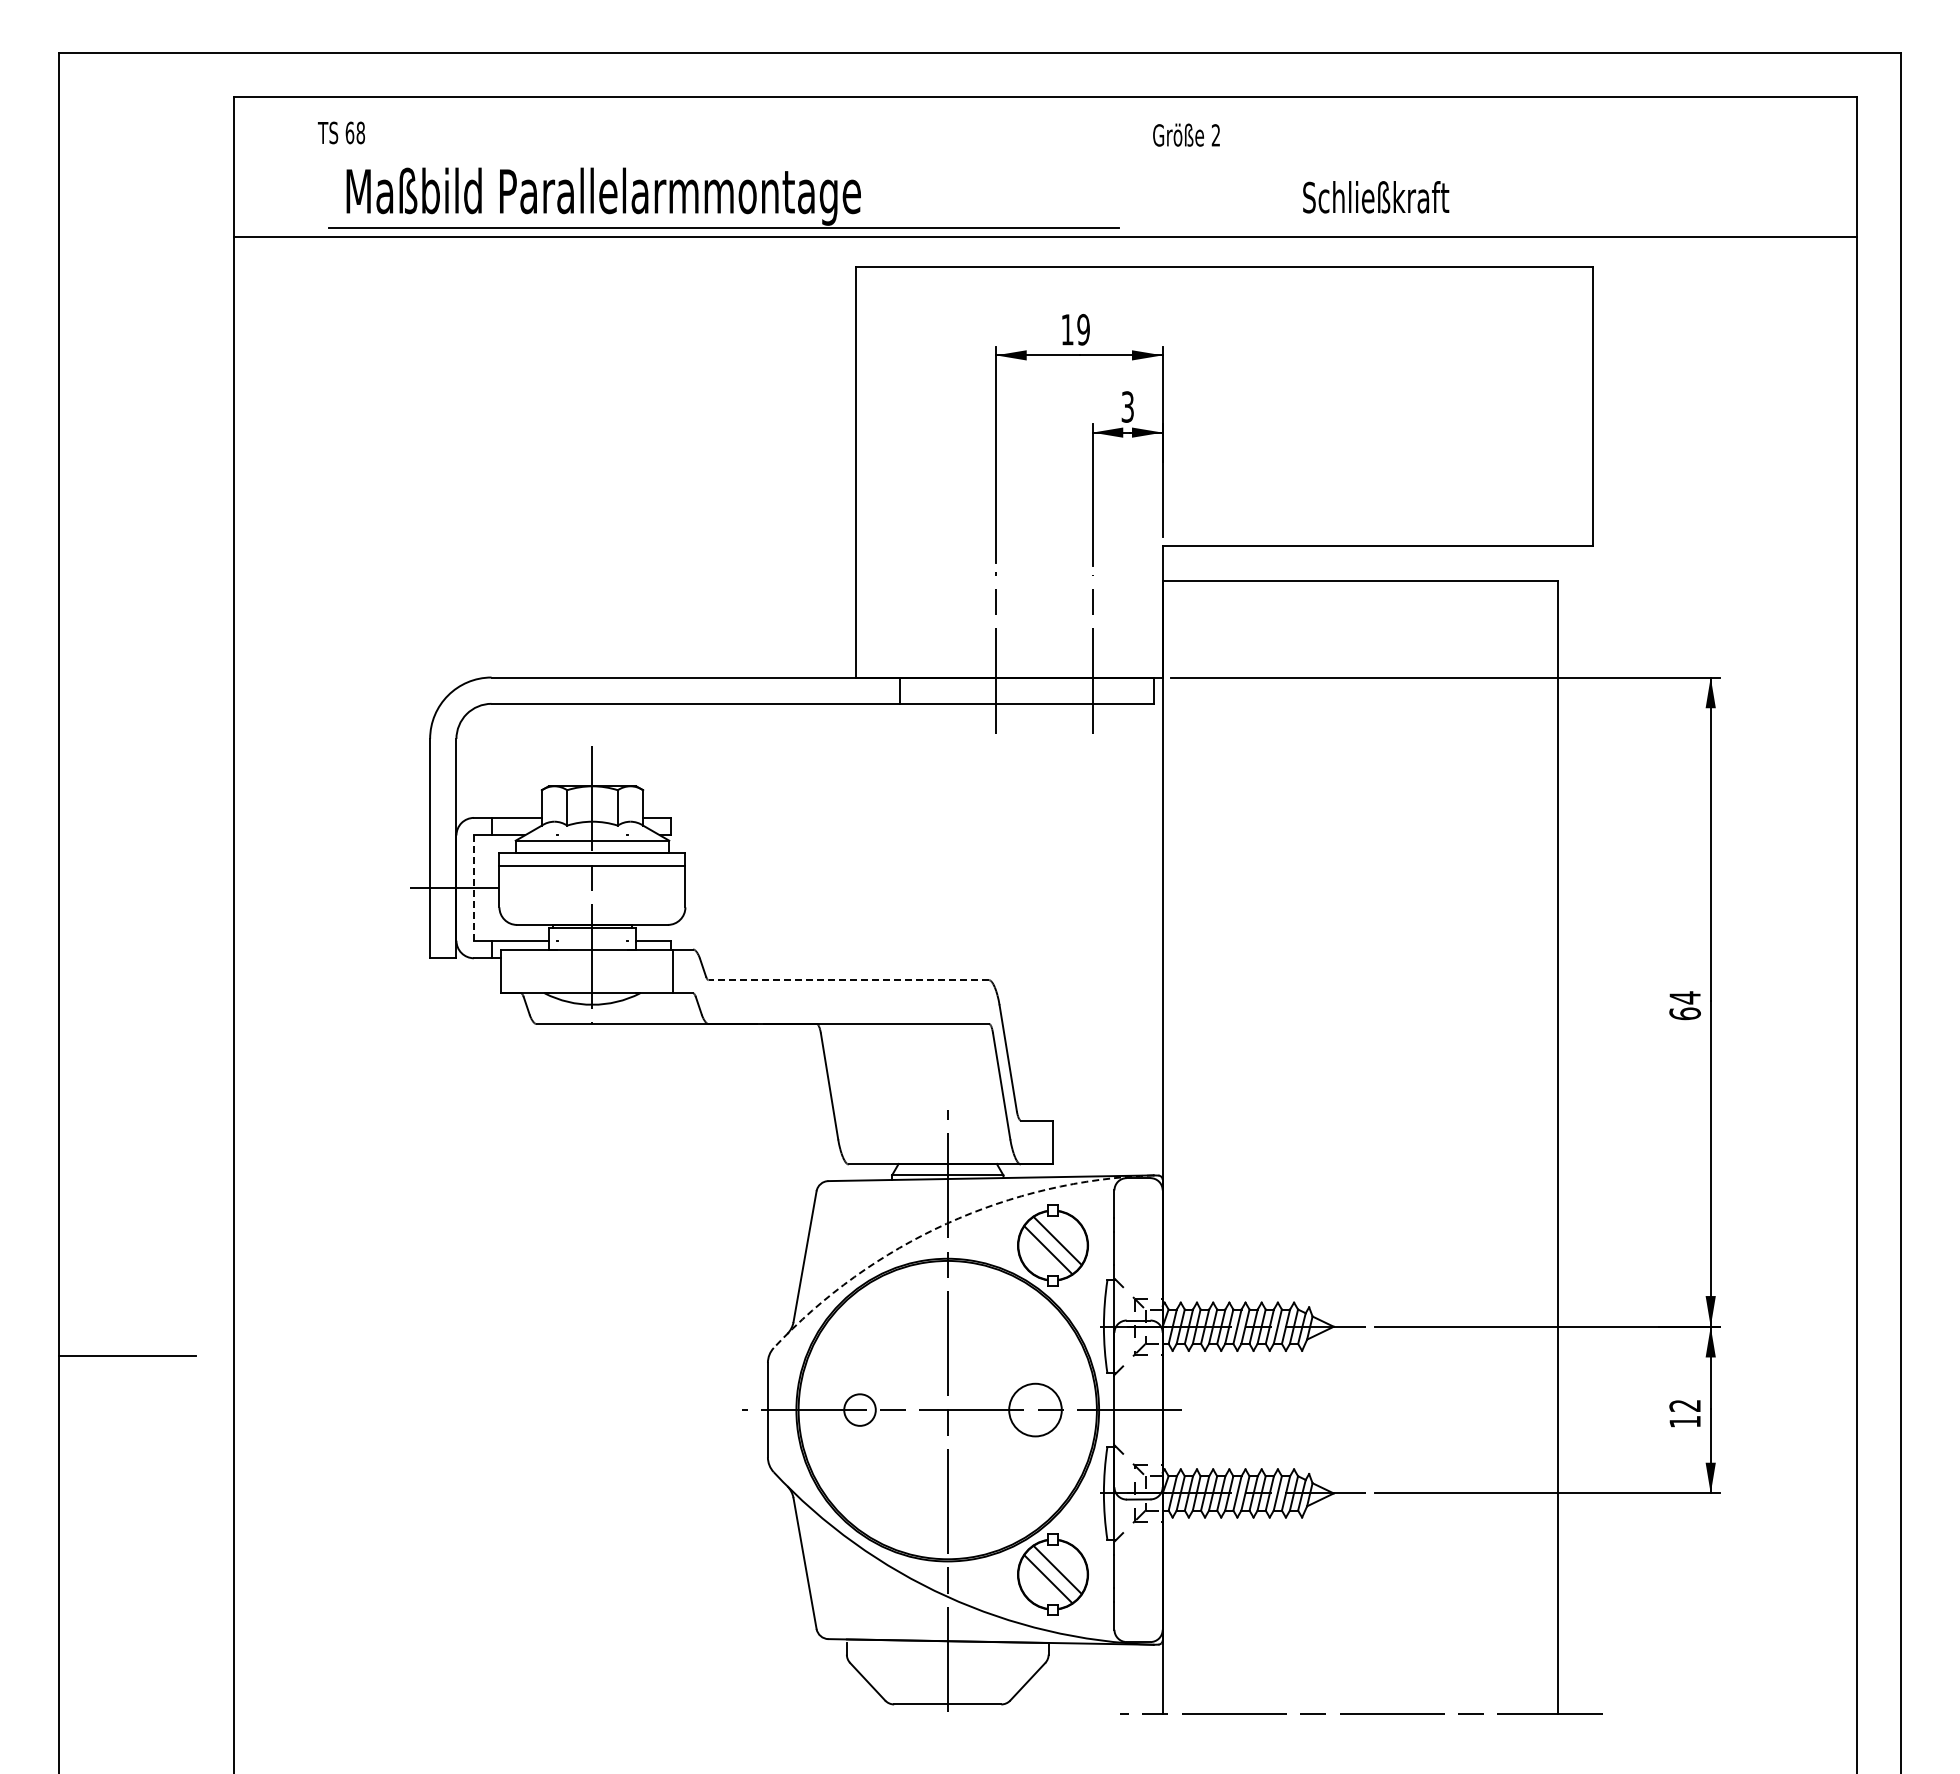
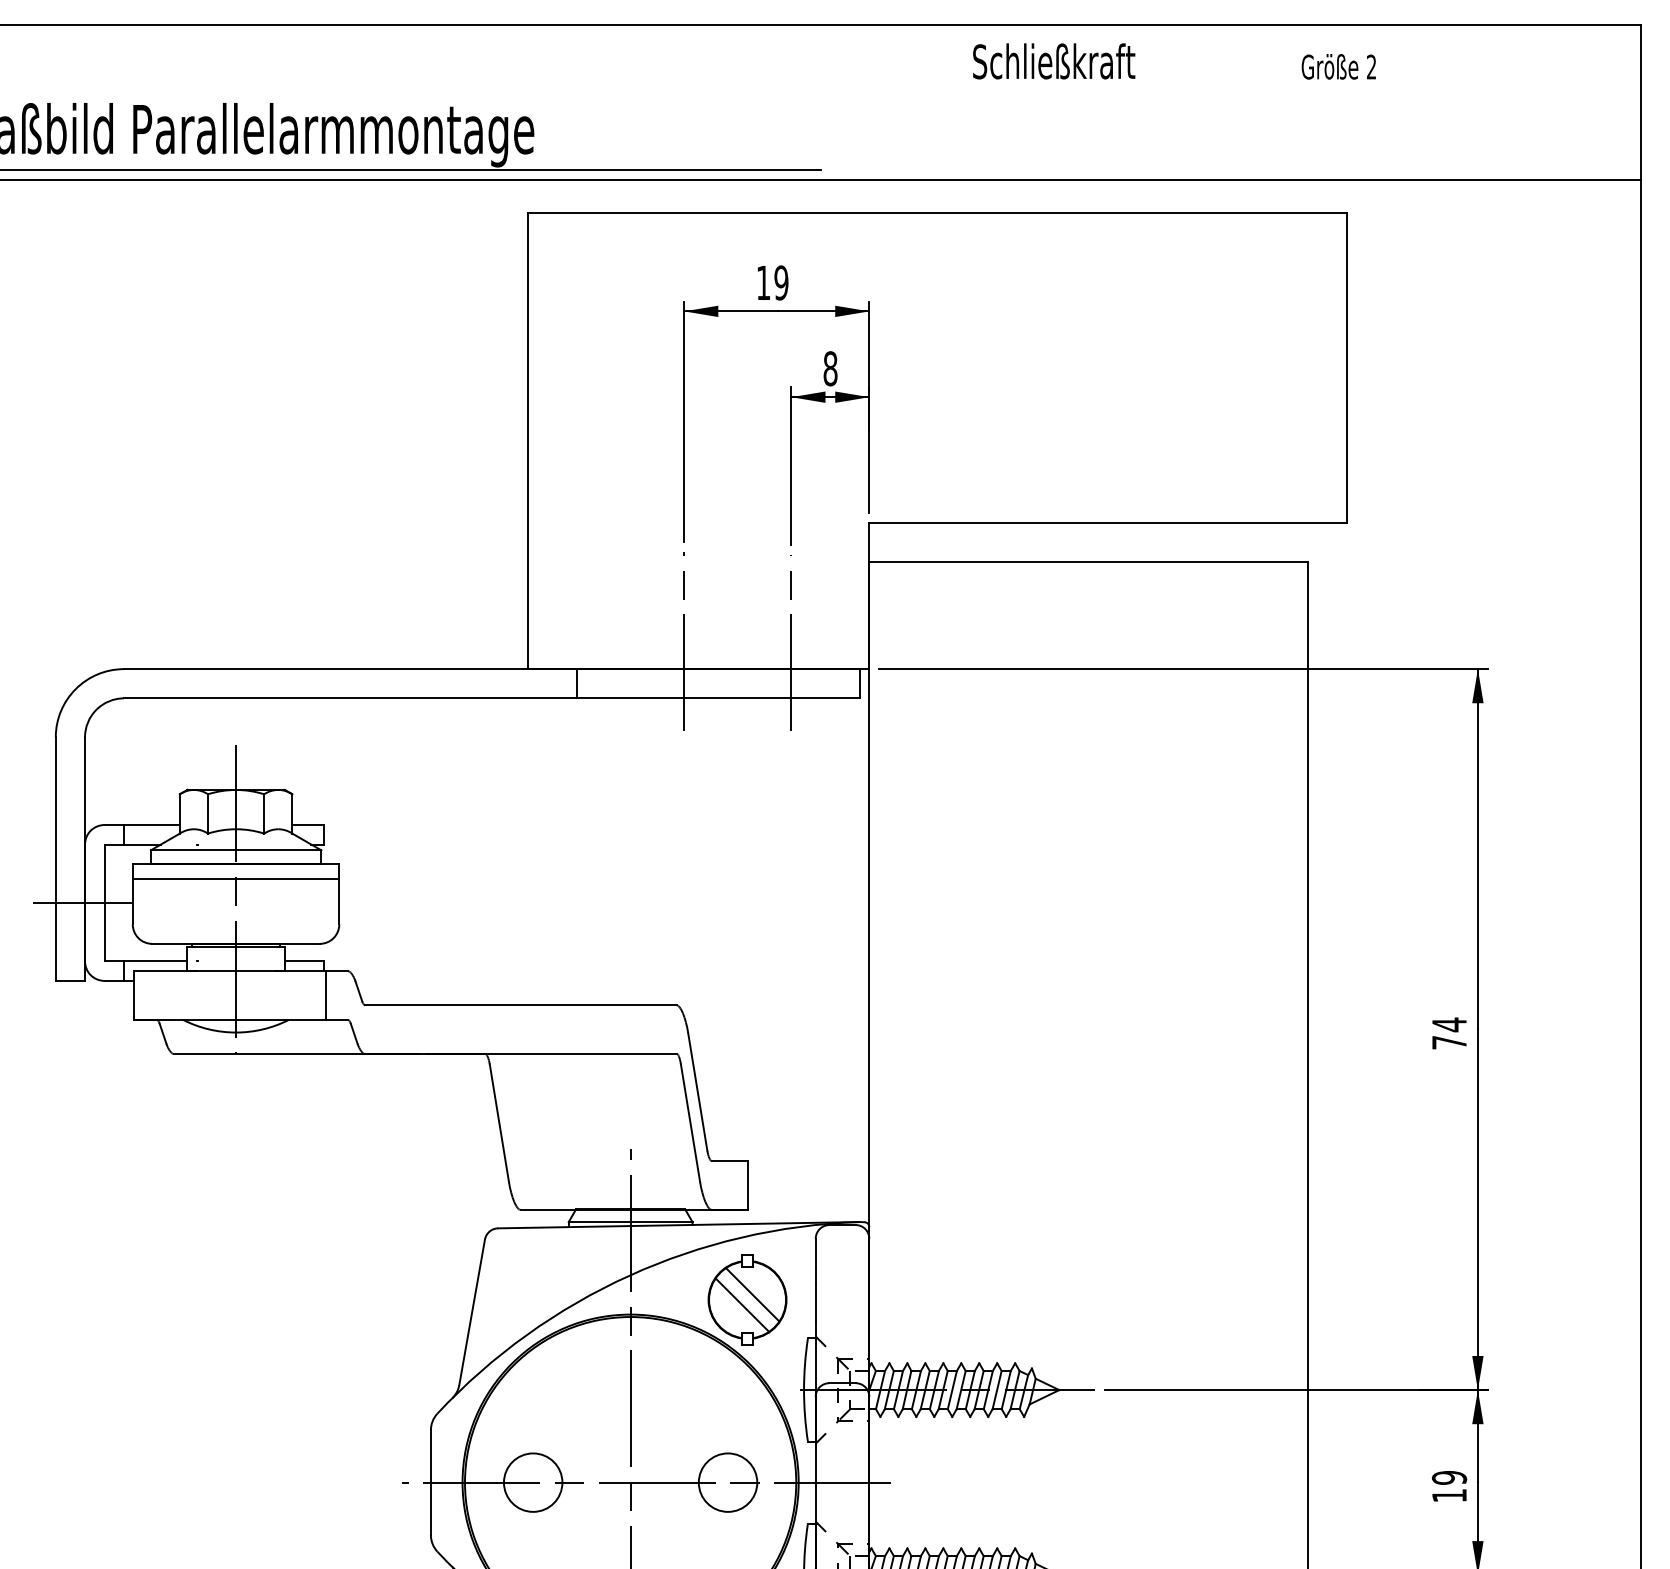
text: (1186, 134) -> (1338, 66), moved
text: (1376, 197) -> (1054, 61), moved
text: (1127, 406) -> (830, 368), 3 -> 8
line: (474, 888) -> (105, 903), dashed -> solid
line: (848, 980) -> (520, 1005), dashed -> solid
text: (1684, 1013) -> (1448, 1042), 64 -> 74
arc: (946, 1223) -> (629, 1275), dashed -> solid
text: (1684, 1405) -> (1448, 1477), 12 -> 19
circle: (859, 1409) -> (532, 1481), size x1.67

